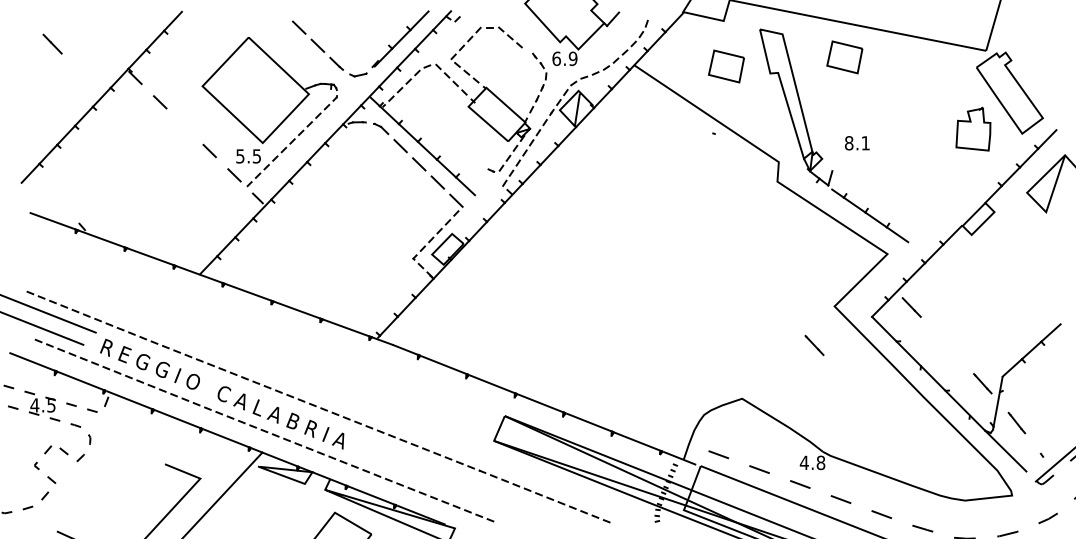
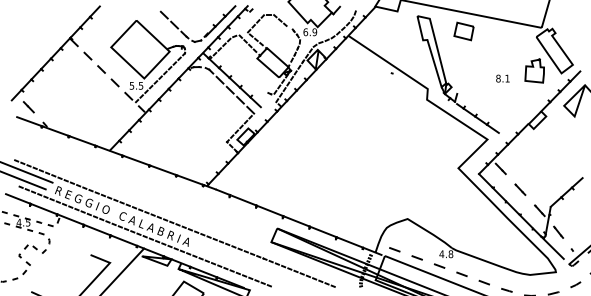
line: (51, 44) -> (28, 107), moved
part: (725, 66) -> (398, 36), removed
line: (184, 126) -> (101, 69), added
text: (856, 142) -> (502, 78), moved
line: (814, 345) -> (520, 189), moved

